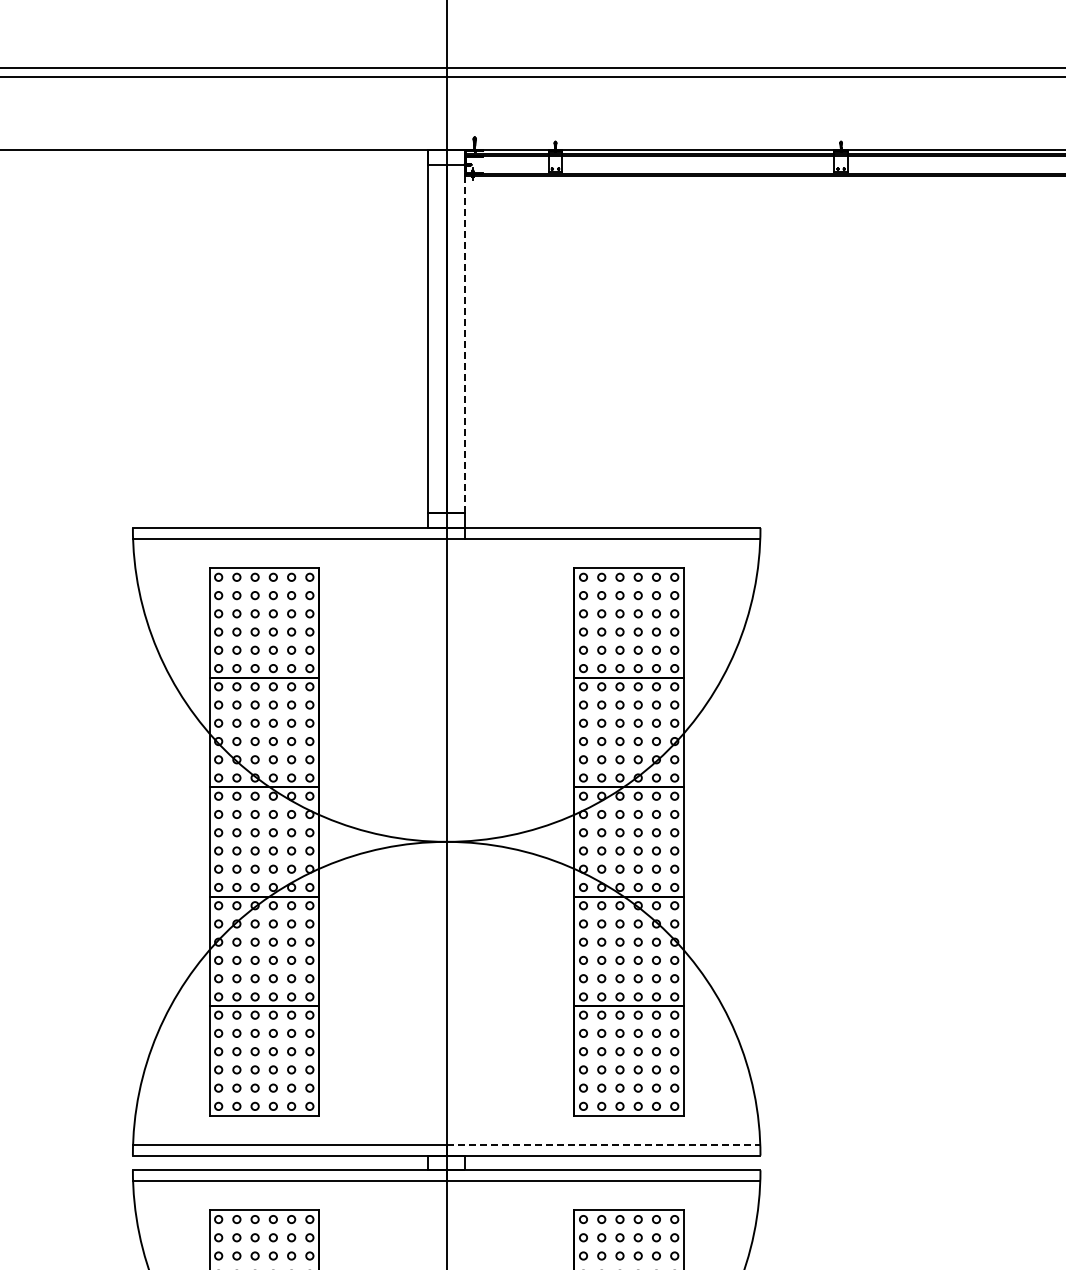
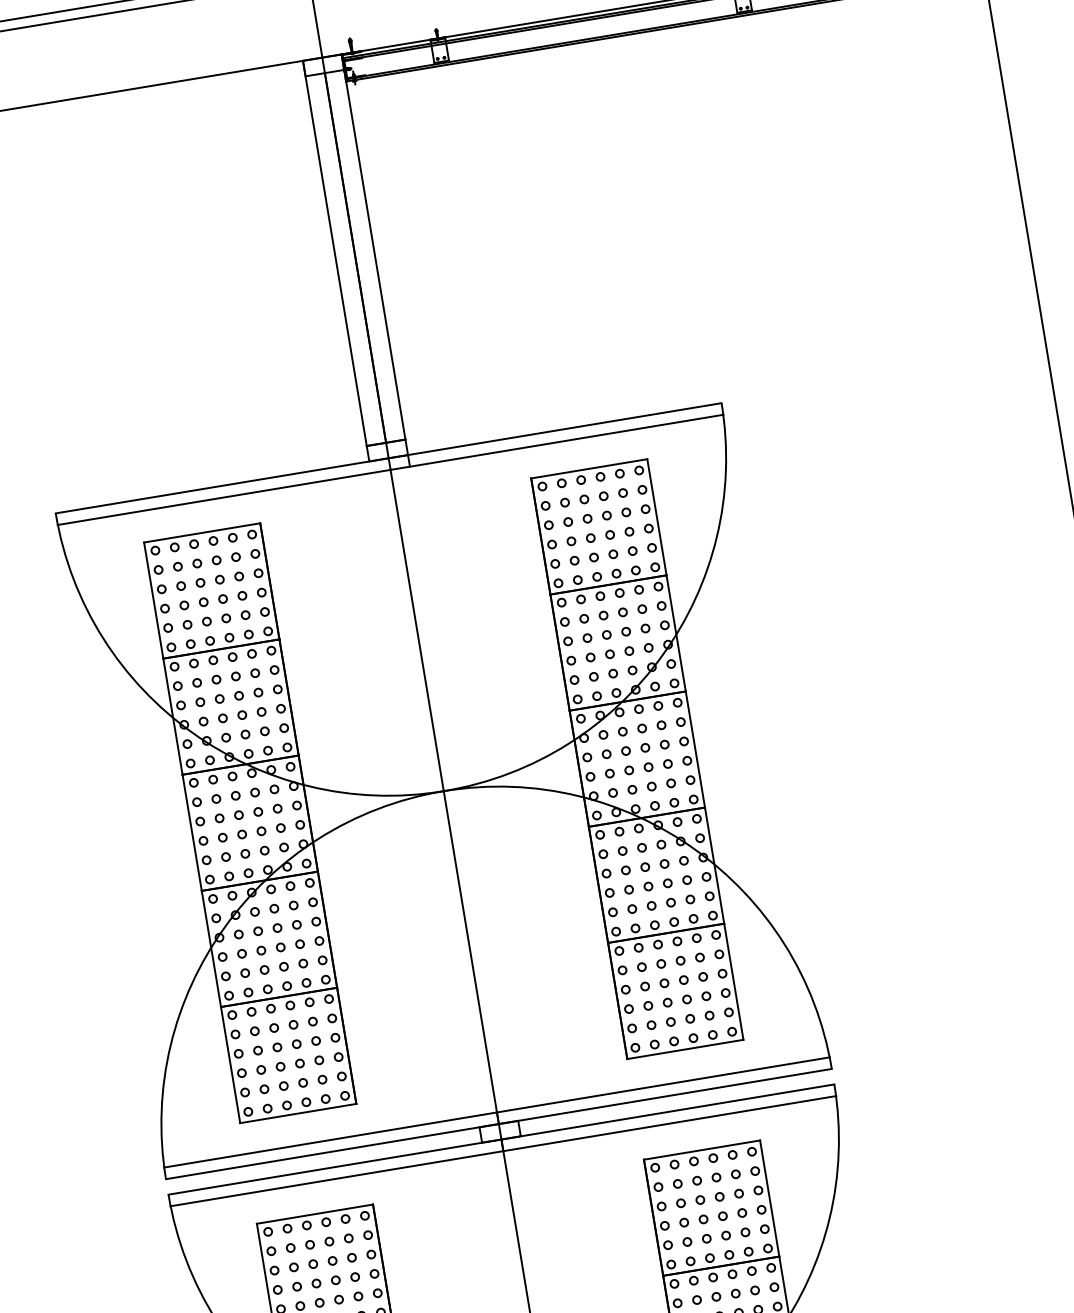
line: (464, 331) -> (373, 246), dashed -> solid
line: (603, 1144) -> (663, 1084), dashed -> solid

